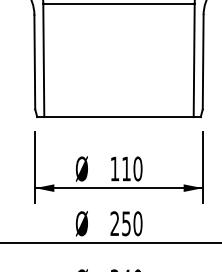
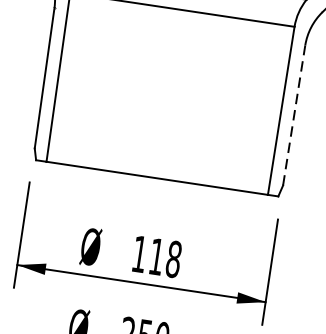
line: (203, 61) -> (294, 114), solid -> dashed
text: (137, 169) -> (173, 260), 110 -> 118

